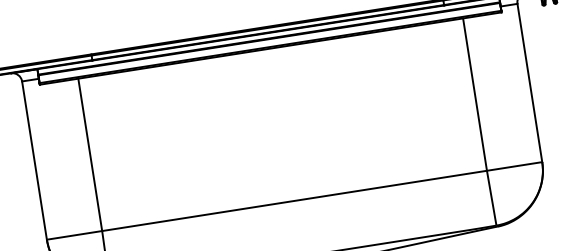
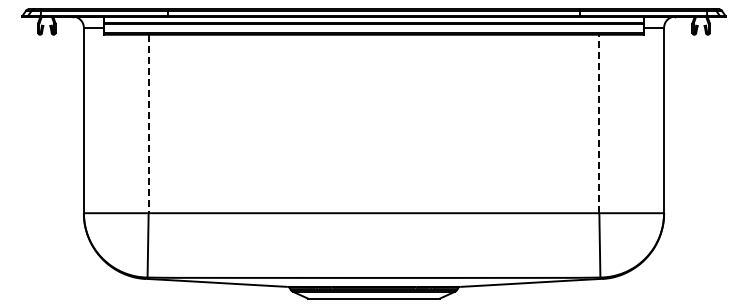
line: (475, 94) -> (599, 123), solid -> dashed
line: (90, 155) -> (148, 124), solid -> dashed

